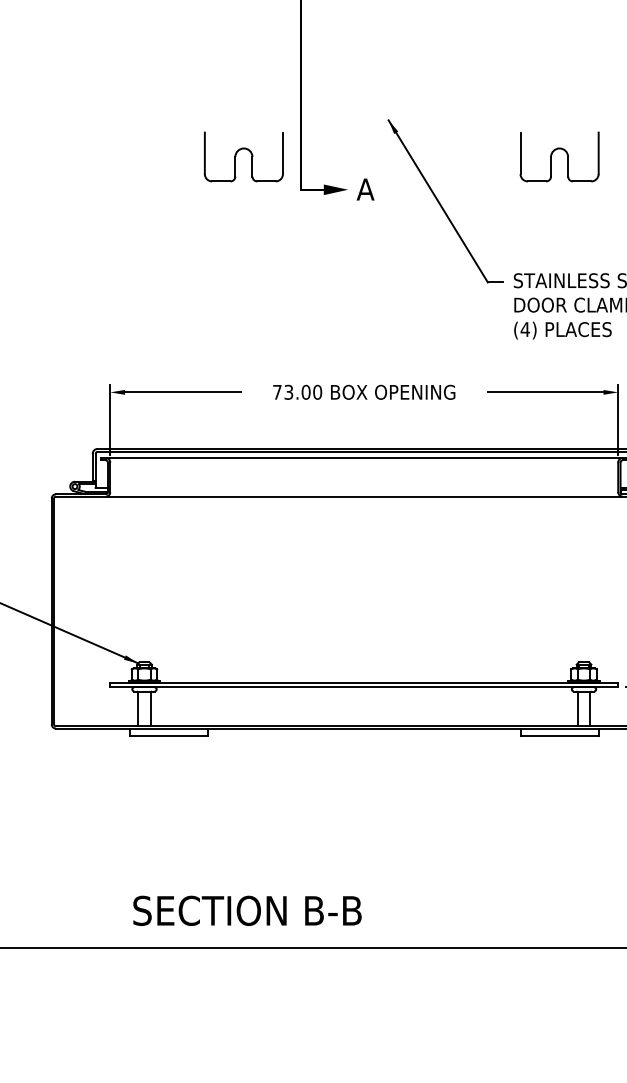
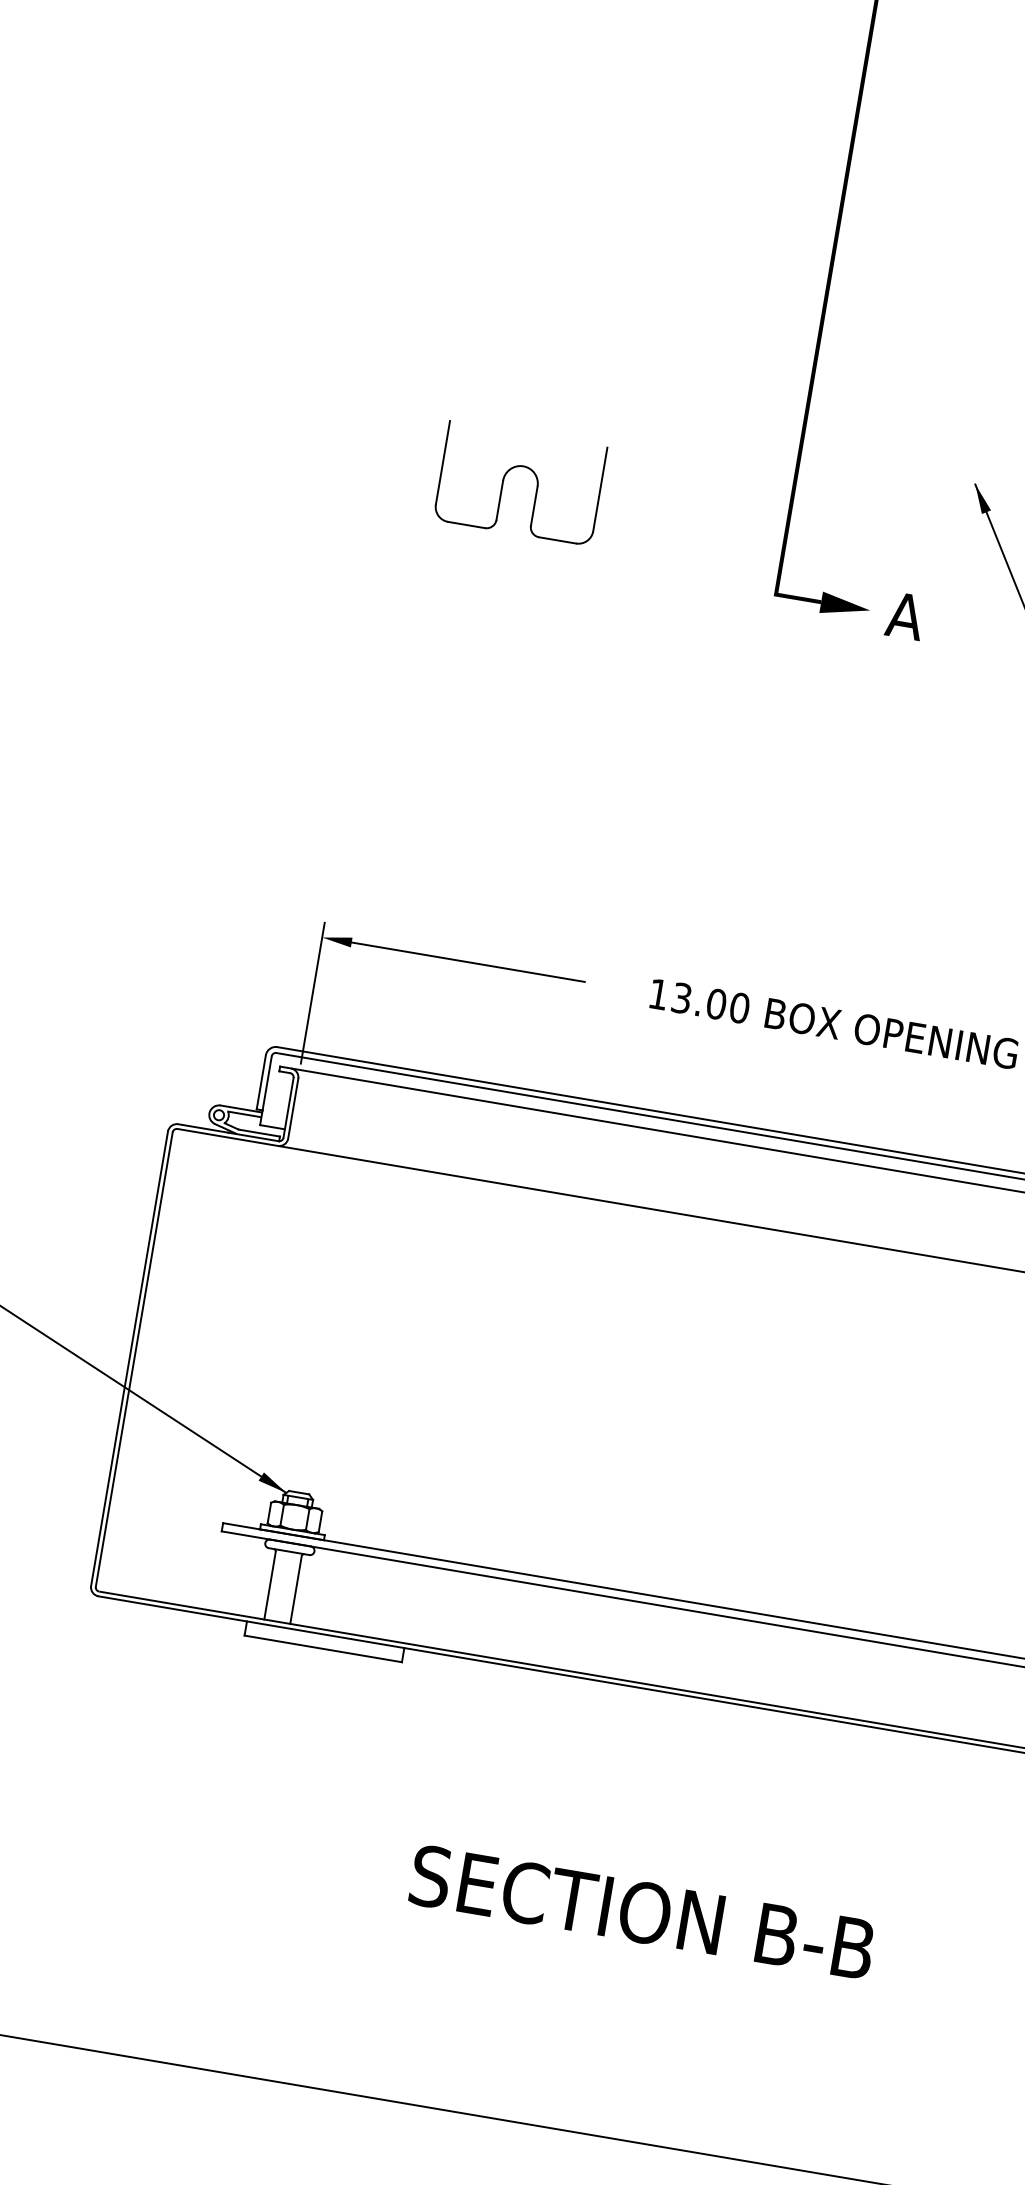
part: (240, 150) -> (515, 469), moved
text: (277, 392) -> (658, 994), 73.00 -> 13.00
text: (247, 910) -> (642, 1911), moved

